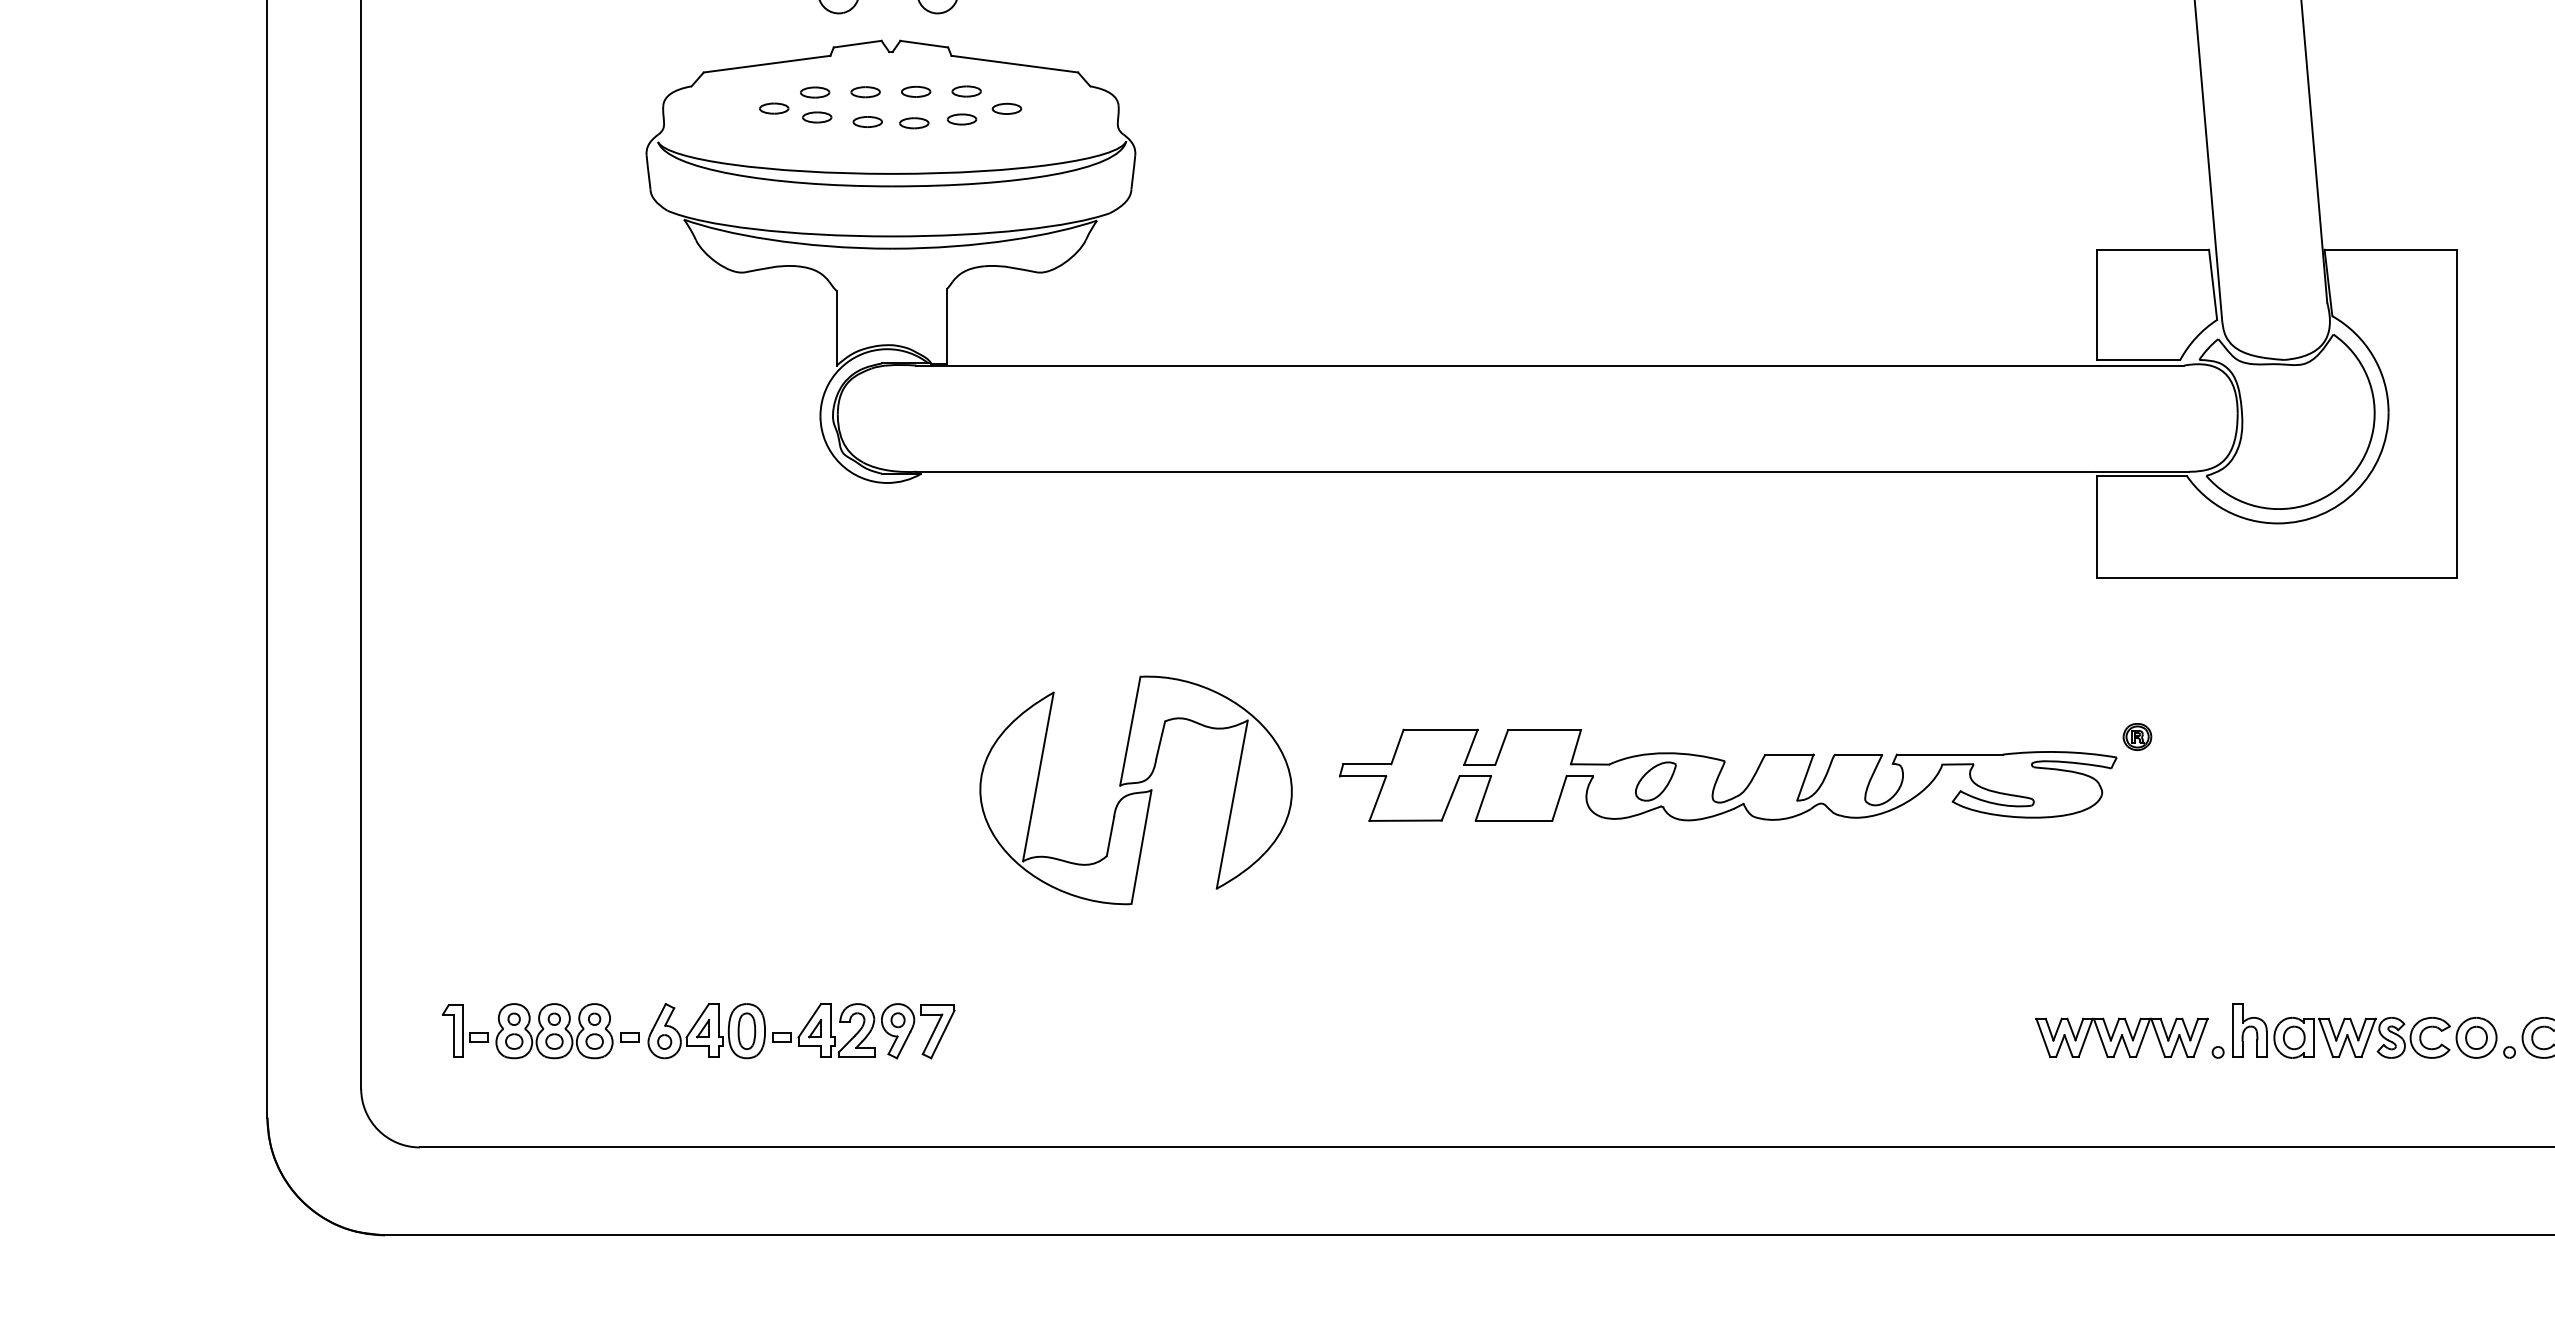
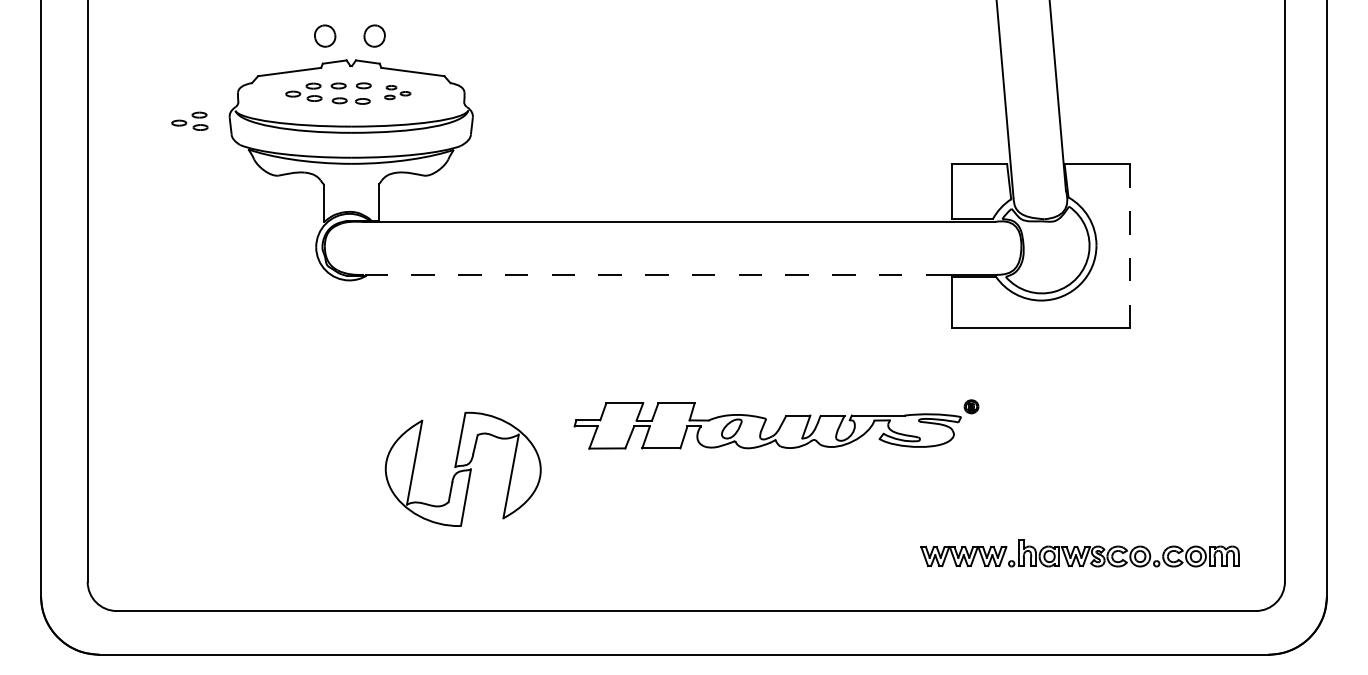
part: (983, 105) -> (397, 92), size x0.7
part: (565, 161) -> (189, 120), added
line: (2456, 414) -> (1130, 246), solid -> dashed
line: (1504, 471) -> (656, 274), solid -> dashed
part: (1134, 788) -> (462, 468), moved
part: (698, 1029) -> (255, 552), removed

